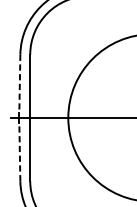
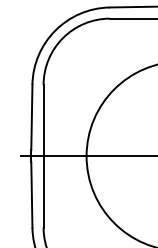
line: (19, 83) -> (31, 117), dashed -> solid
line: (19, 152) -> (31, 195), dashed -> solid

